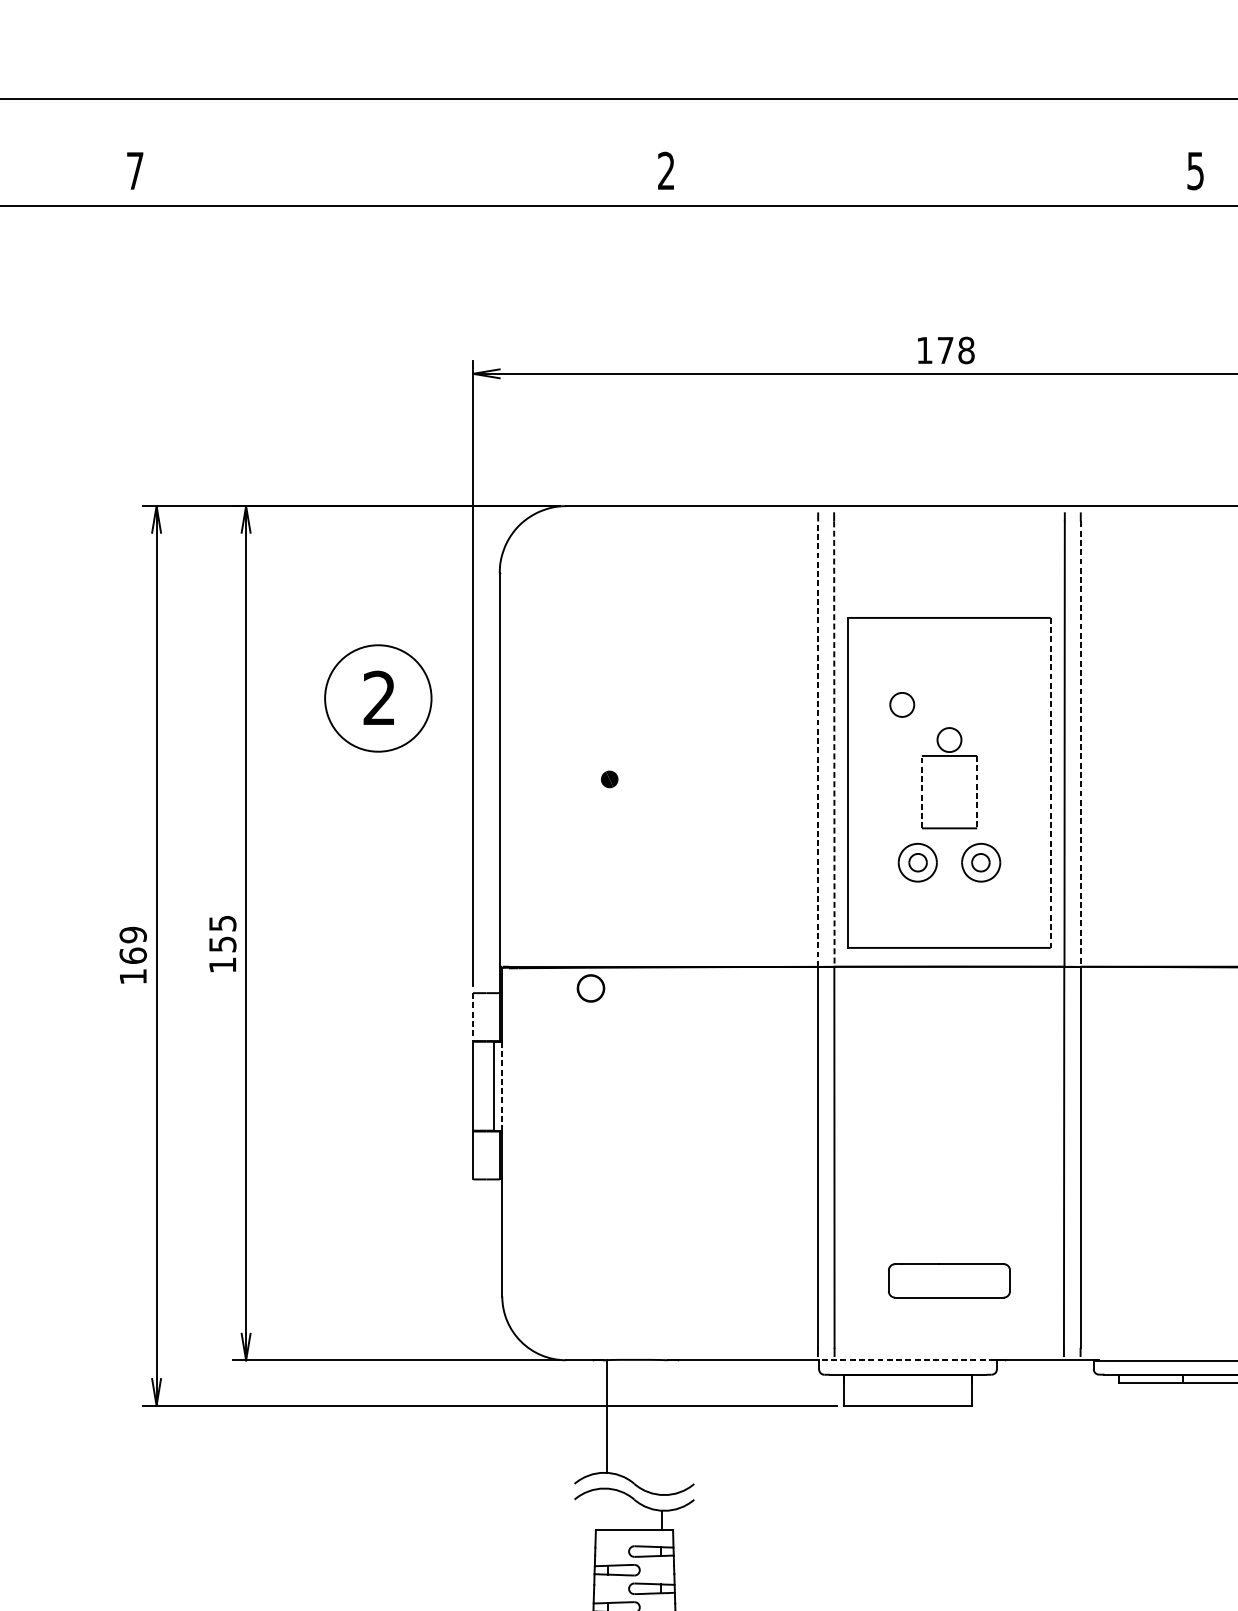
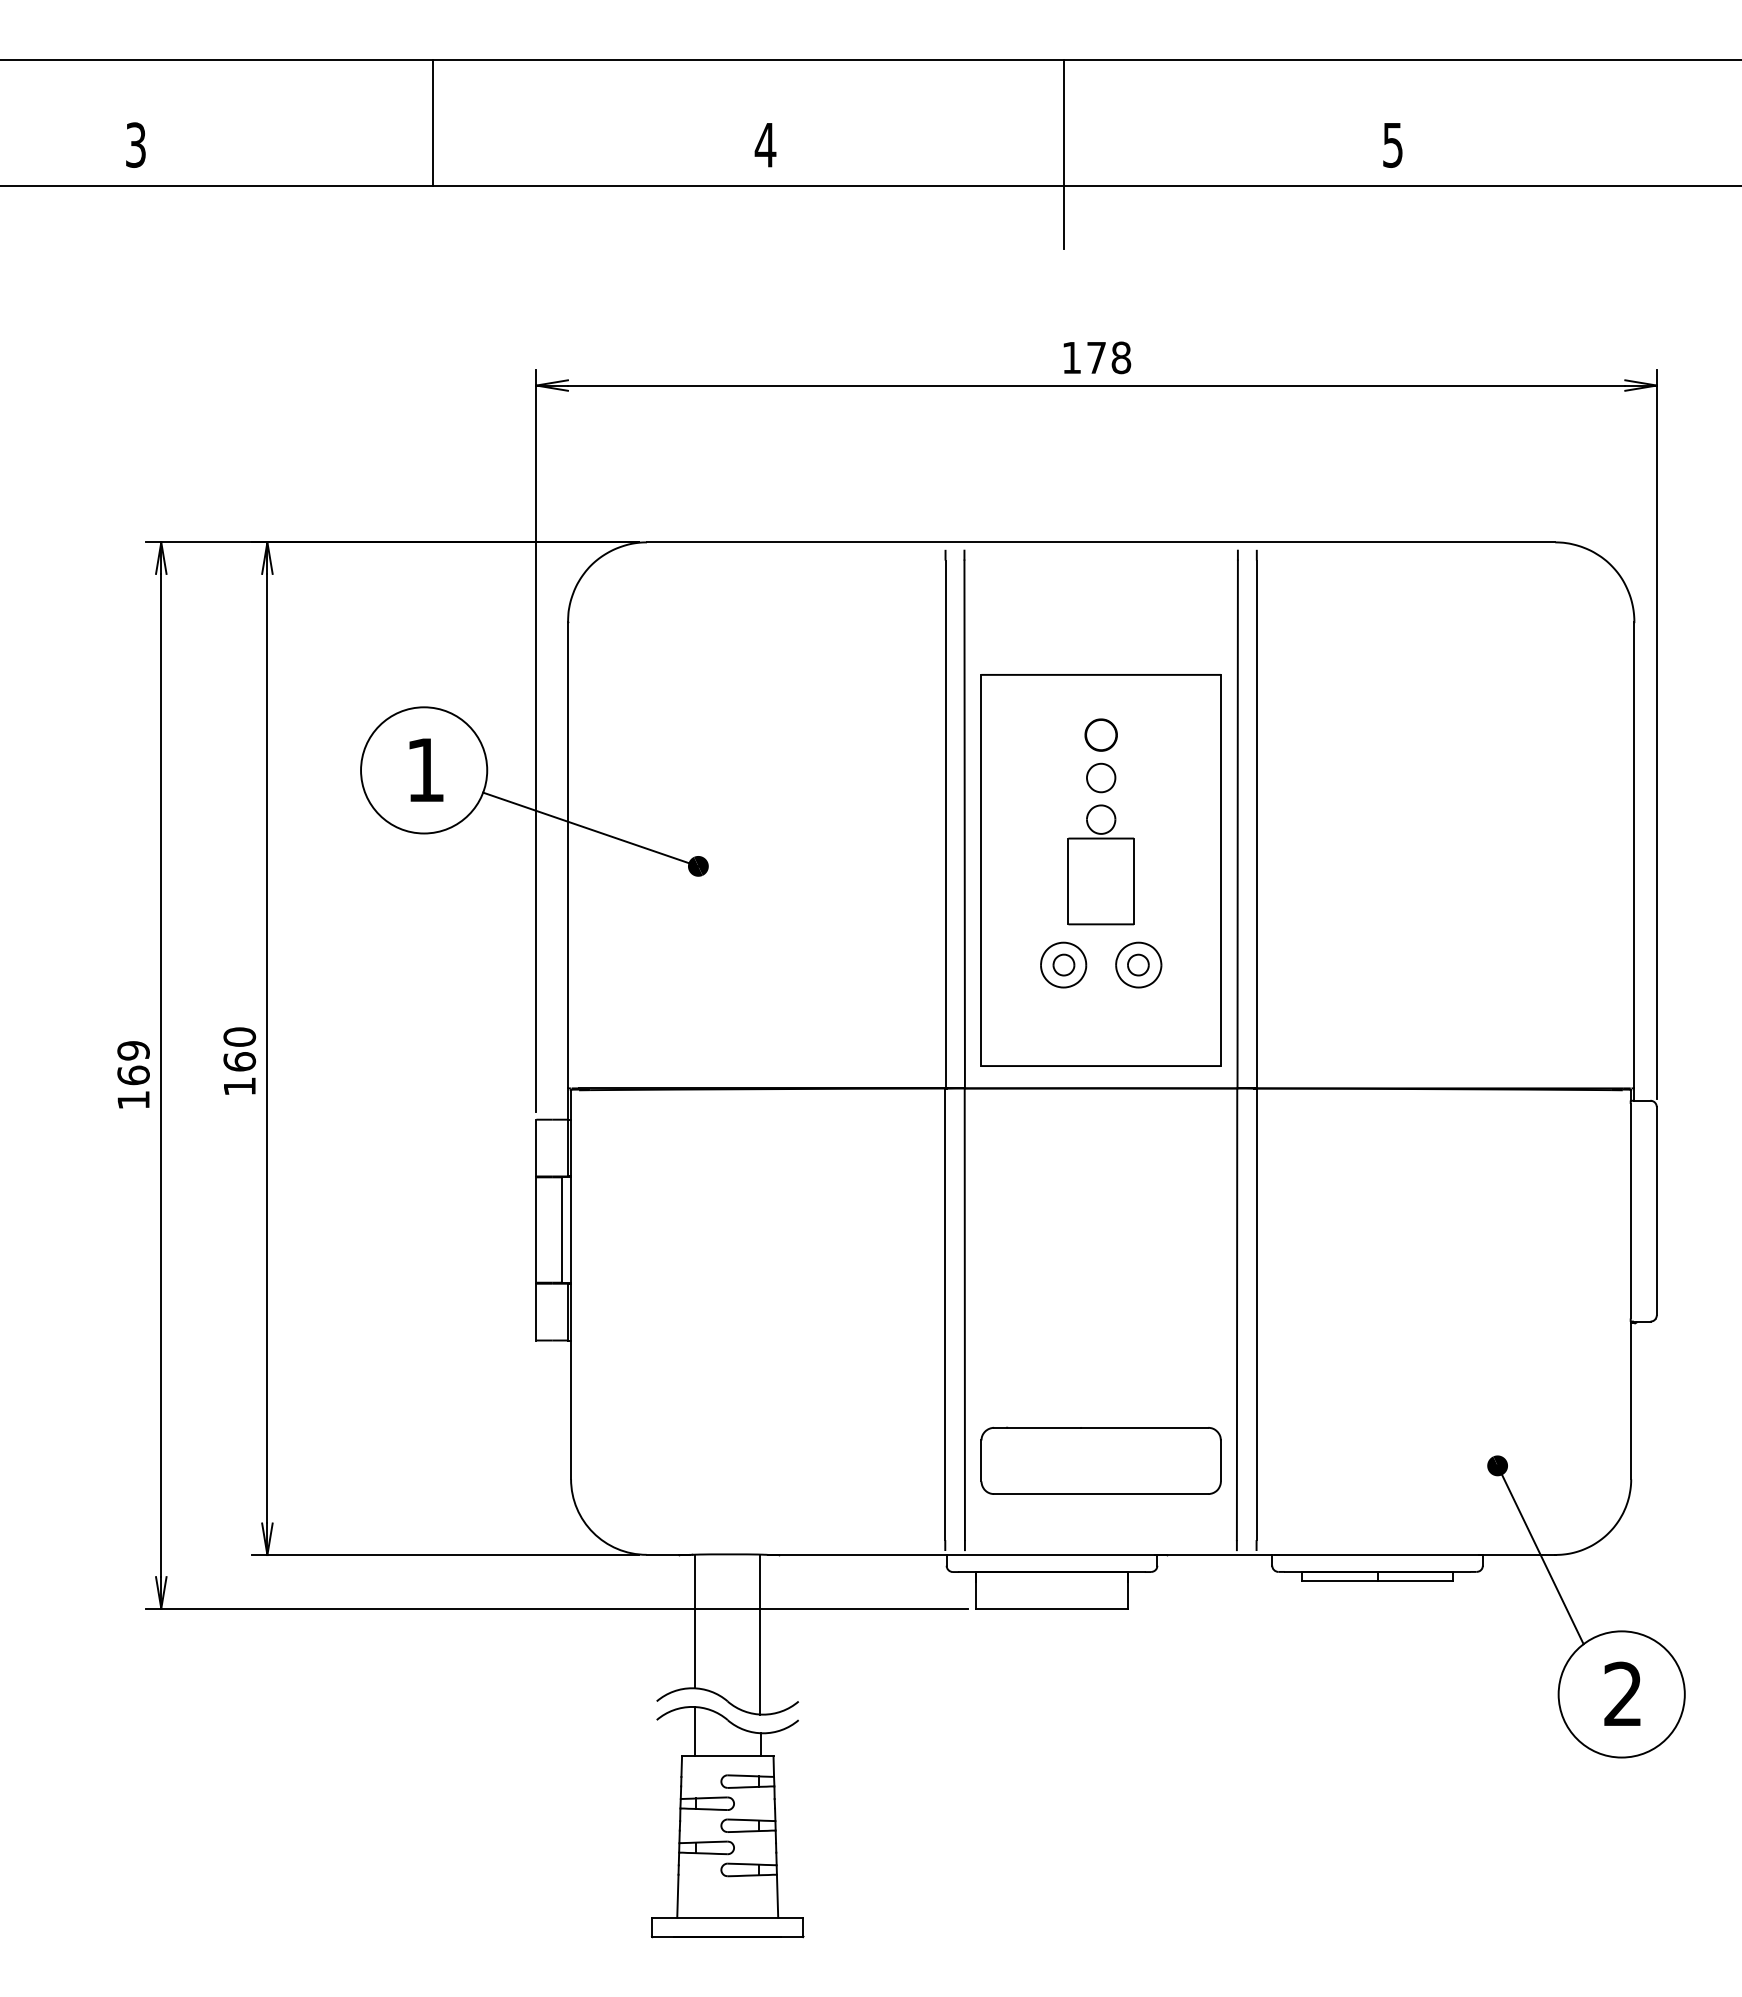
line: (386, 151) -> (433, 122), added
text: (134, 170) -> (135, 144), 7 -> 3
text: (666, 170) -> (765, 144), 2 -> 4
line: (918, 178) -> (1064, 154), added
text: (378, 697) -> (424, 769), 2 -> 1
part: (902, 704) -> (1101, 777), moved
line: (818, 744) -> (945, 824), dashed -> solid
line: (834, 744) -> (964, 824), dashed -> solid
line: (1080, 744) -> (1256, 824), dashed -> solid
line: (518, 748) -> (590, 829), added
line: (1050, 782) -> (1221, 870), dashed -> solid
line: (921, 792) -> (1068, 881), dashed -> solid
line: (977, 792) -> (1134, 881), dashed -> solid
text: (222, 933) -> (239, 1049), 155 -> 160
part: (590, 987) -> (1100, 734), moved
line: (473, 1017) -> (536, 1148), dashed -> solid
line: (502, 1086) -> (571, 1230), dashed -> solid
part: (948, 1280) -> (1100, 1460), size x1.67
line: (906, 1360) -> (1050, 1555), dashed -> solid
line: (662, 1427) -> (760, 1634), added
line: (607, 1509) -> (695, 1731), added

